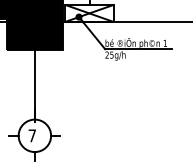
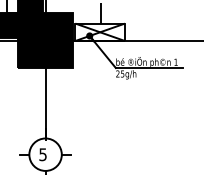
text: (31, 135) -> (42, 154), 7 -> 5

